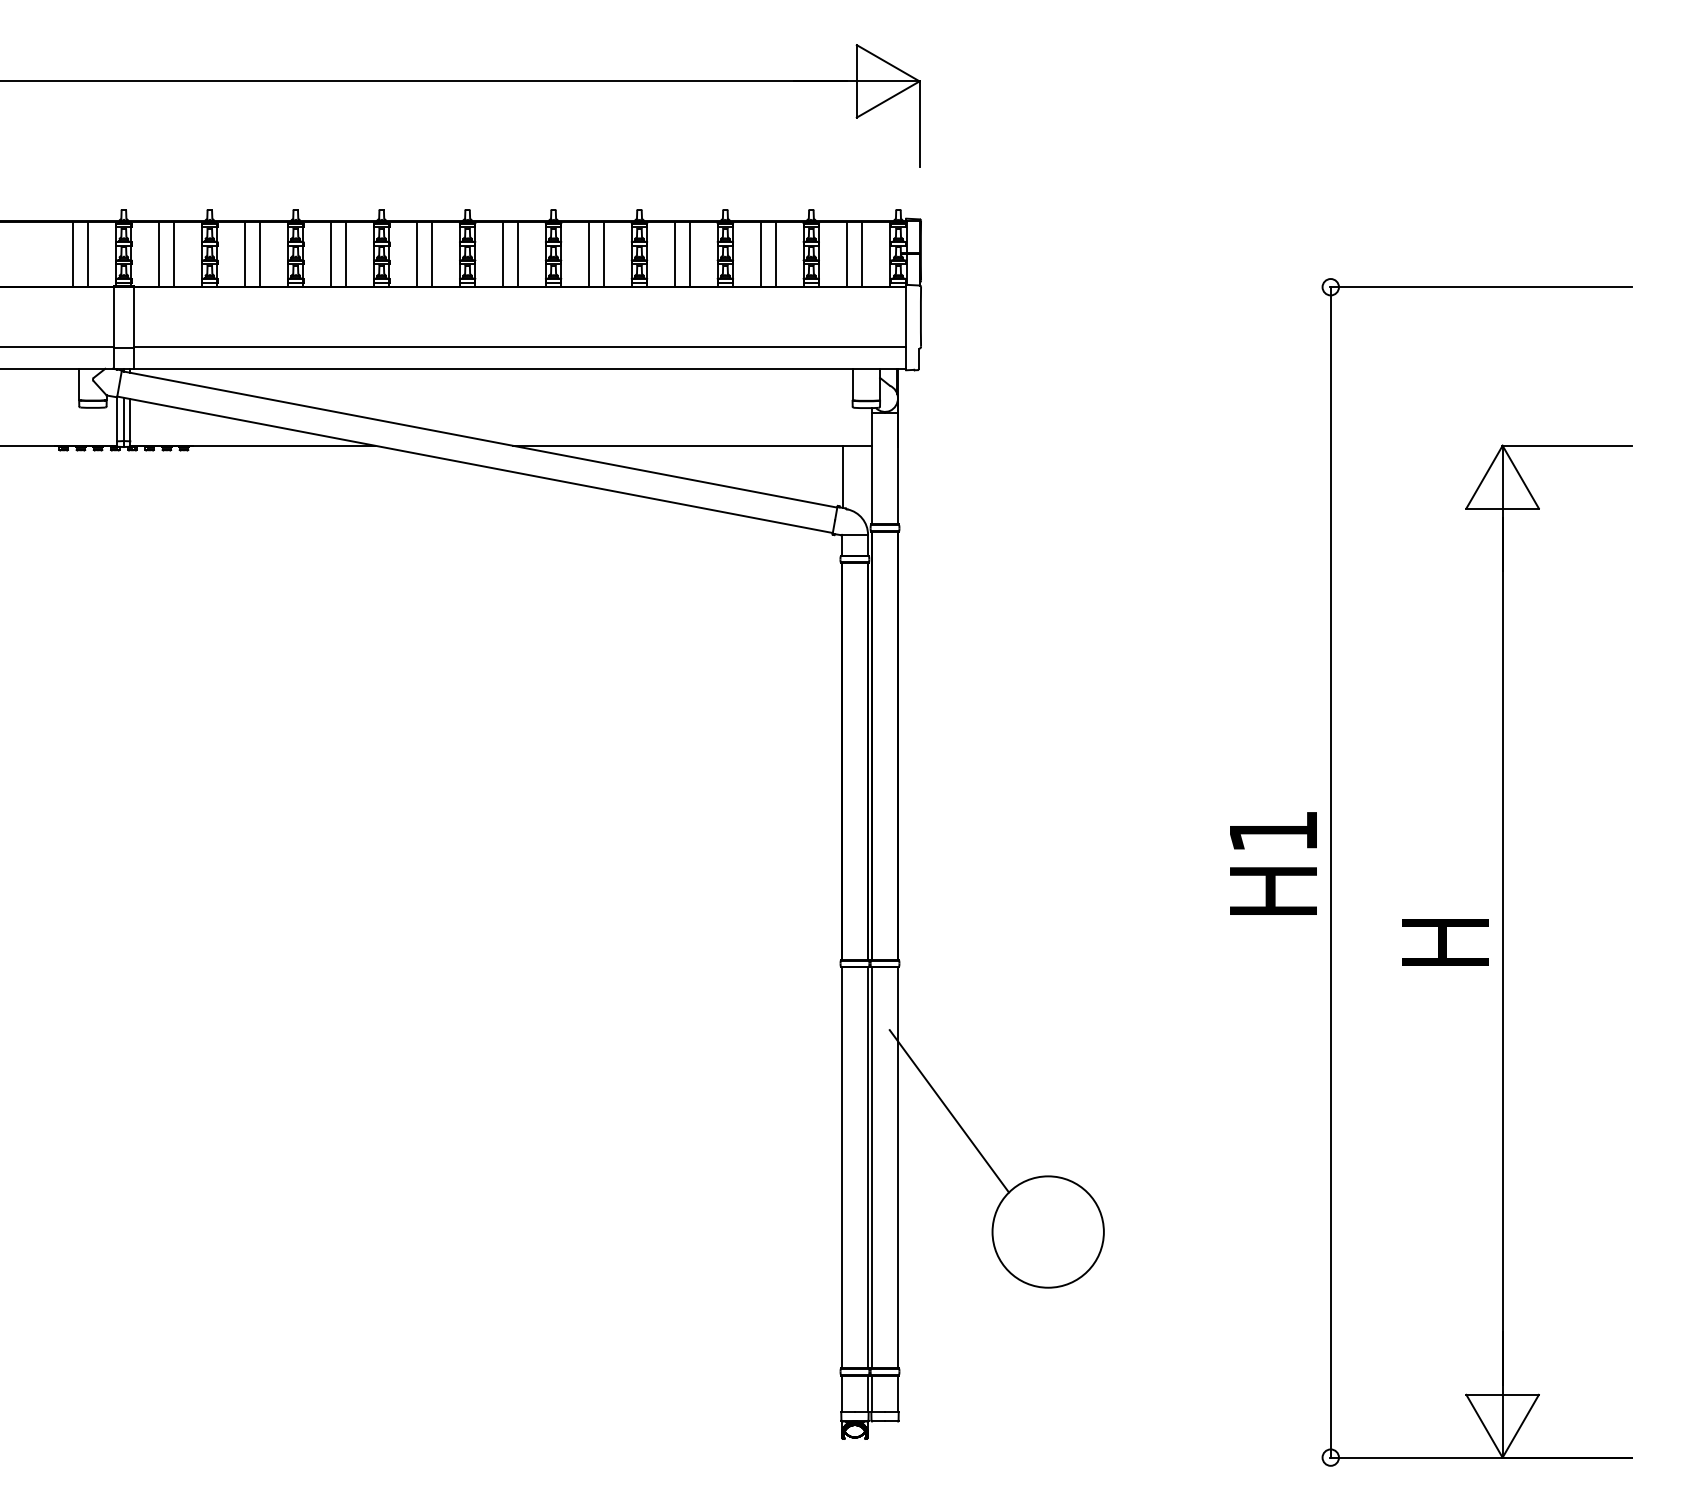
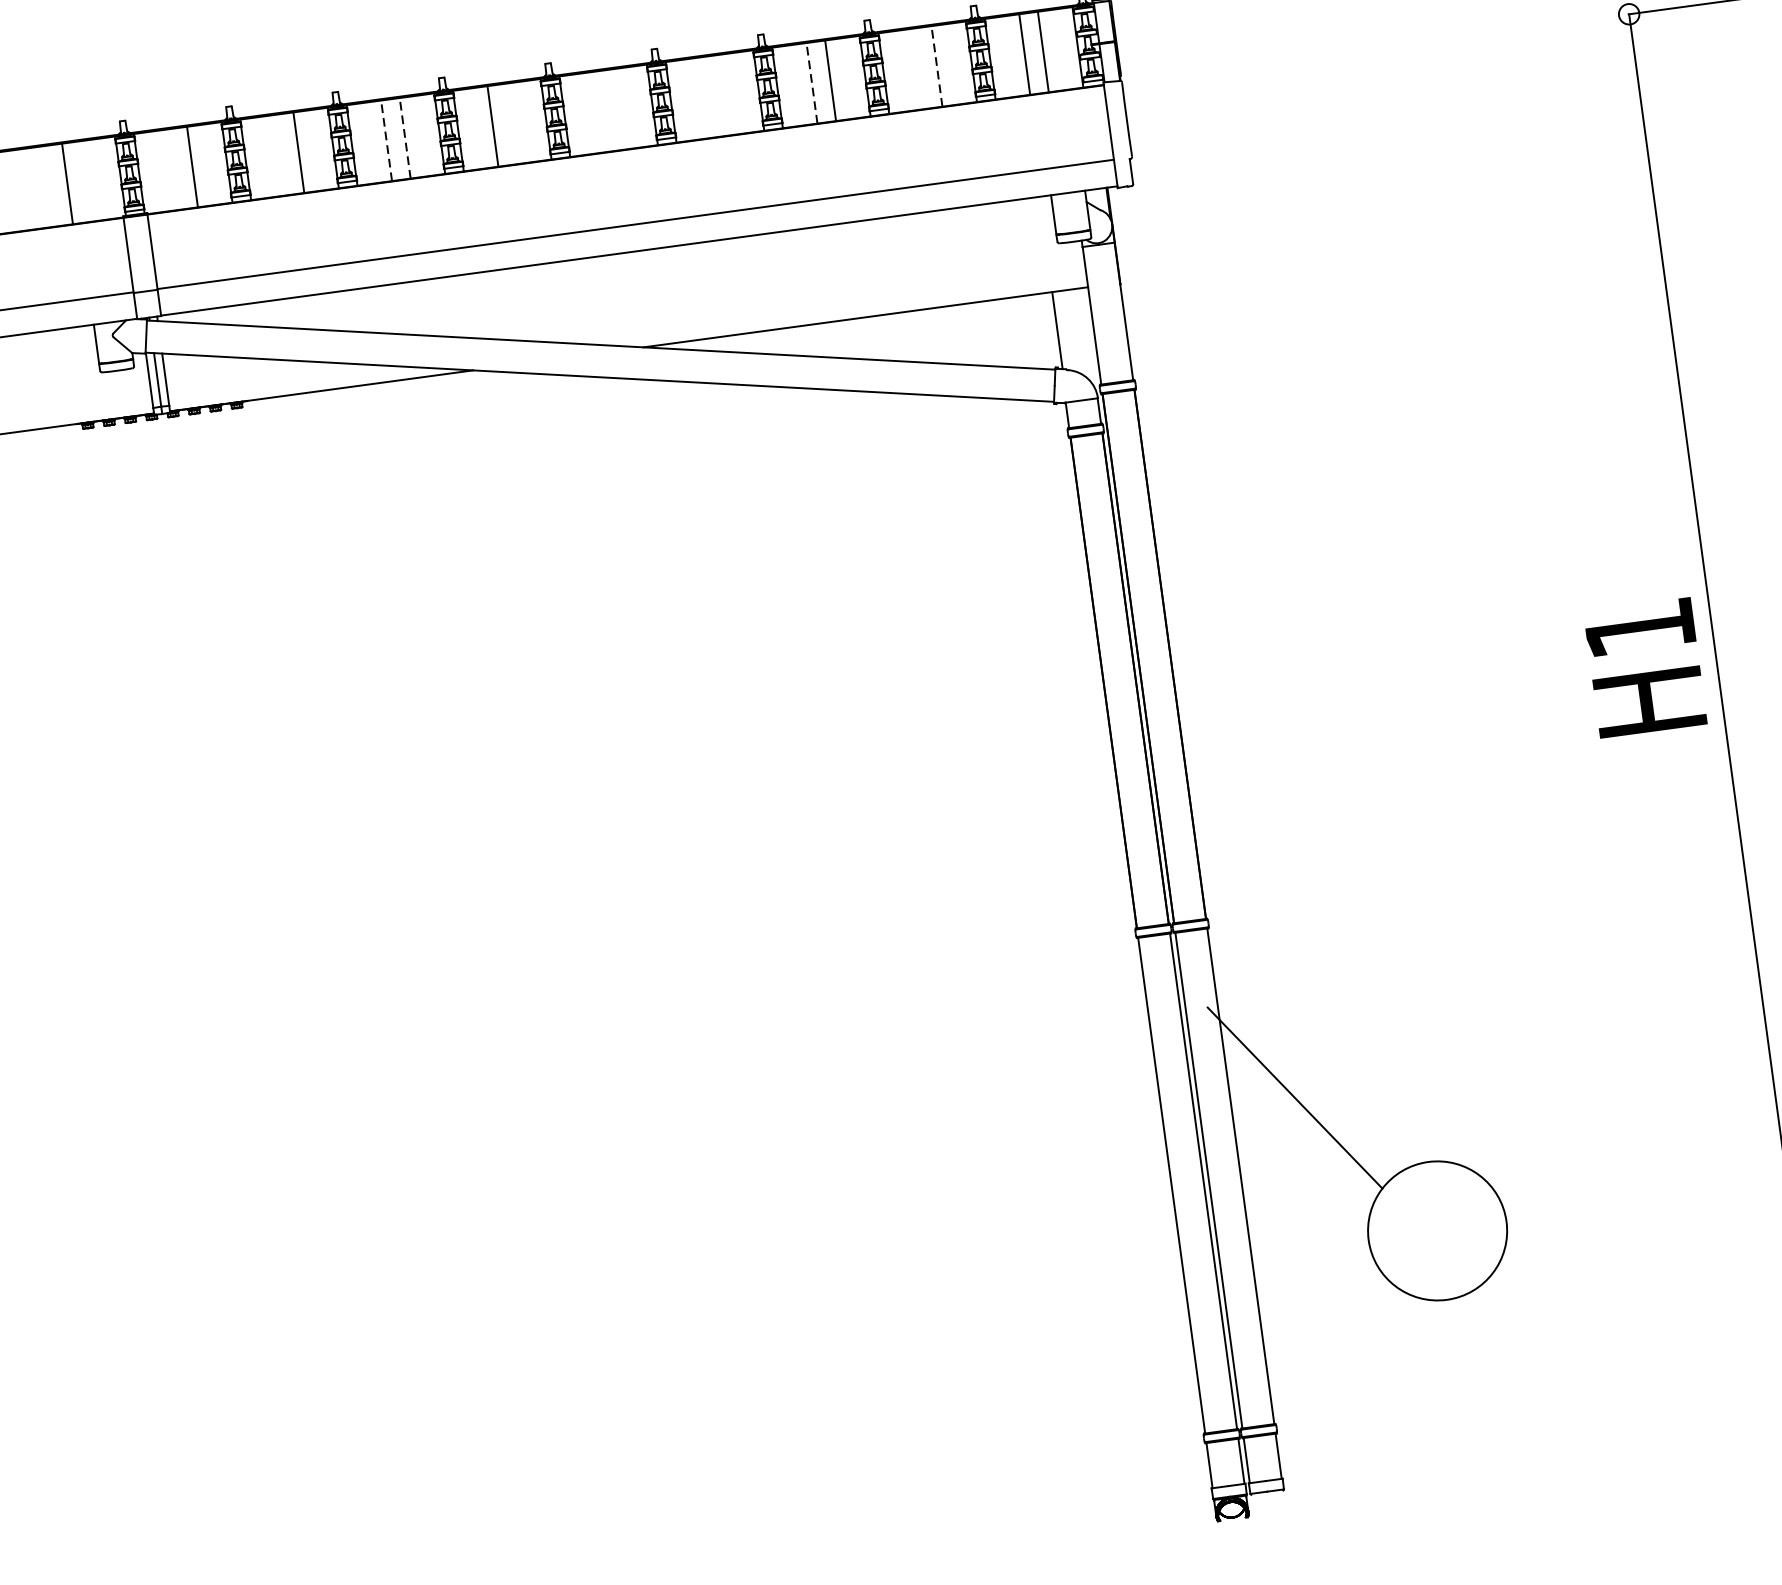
line: (88, 253) -> (86, 180), removed
line: (159, 253) -> (173, 168), removed
line: (245, 253) -> (280, 154), removed
line: (432, 253) -> (511, 122), removed
line: (503, 253) -> (599, 110), removed
line: (518, 253) -> (618, 108), removed
line: (589, 253) -> (706, 96), removed
line: (604, 253) -> (724, 94), removed
line: (760, 253) -> (917, 67), removed
line: (331, 254) -> (386, 141), solid -> dashed
line: (346, 254) -> (405, 138), solid -> dashed
line: (674, 254) -> (811, 83), solid -> dashed
line: (775, 254) -> (936, 66), solid -> dashed
text: (1273, 863) -> (1645, 667), moved

